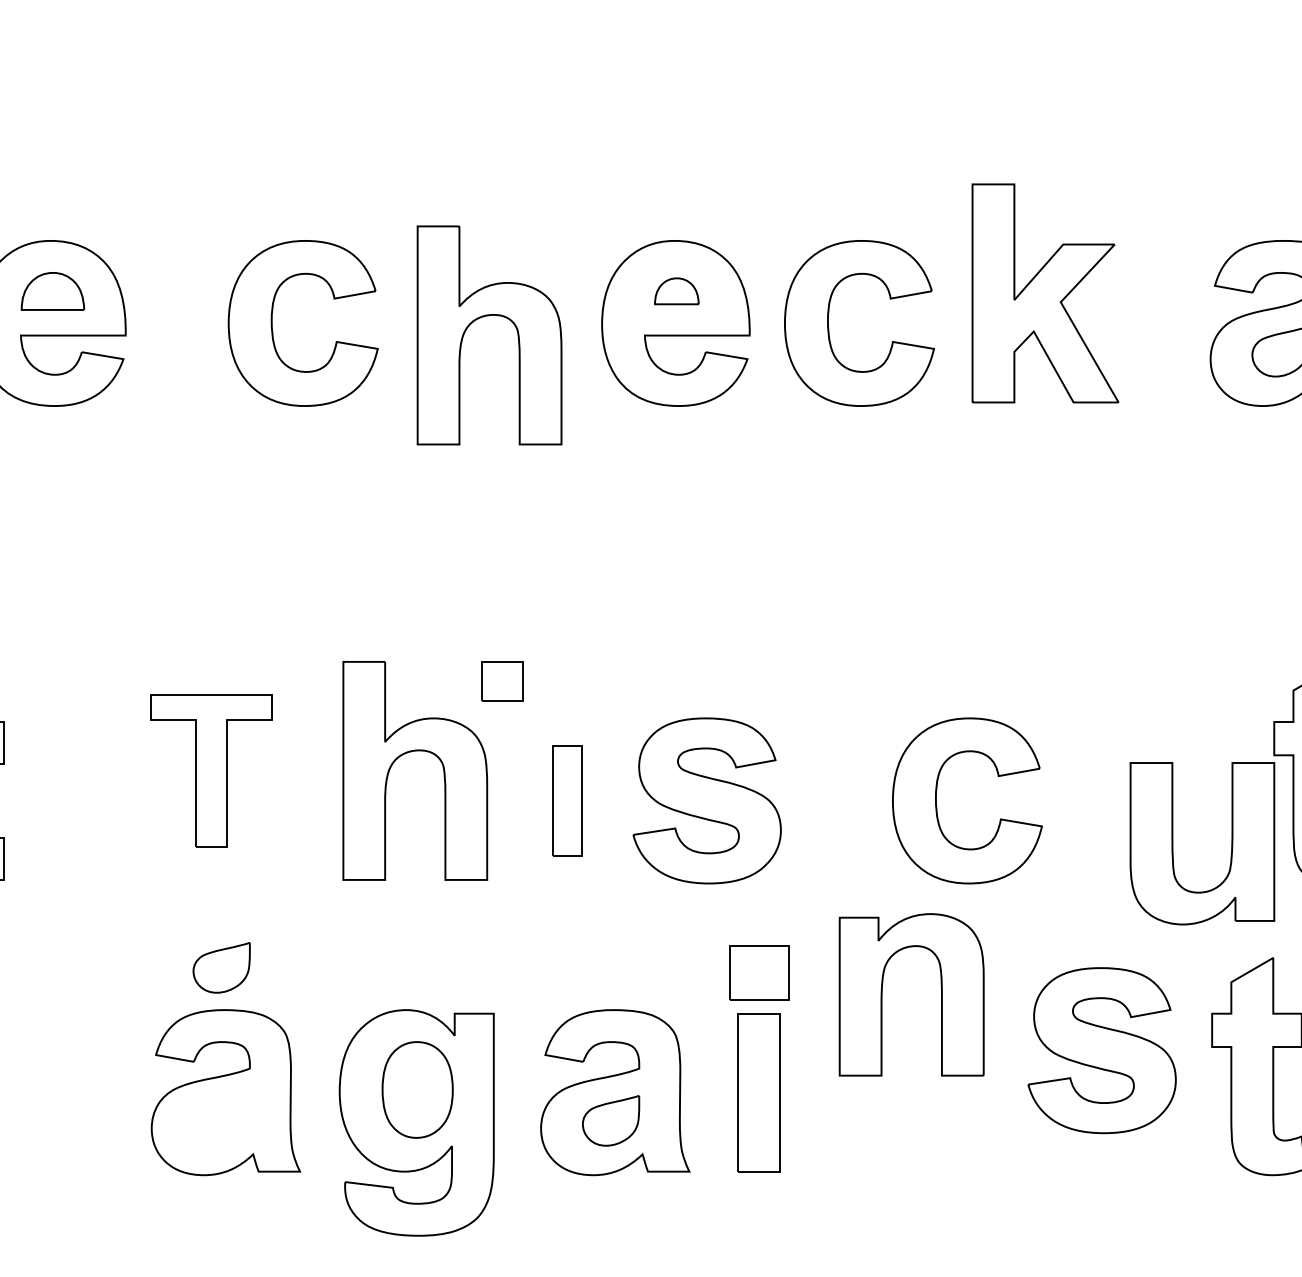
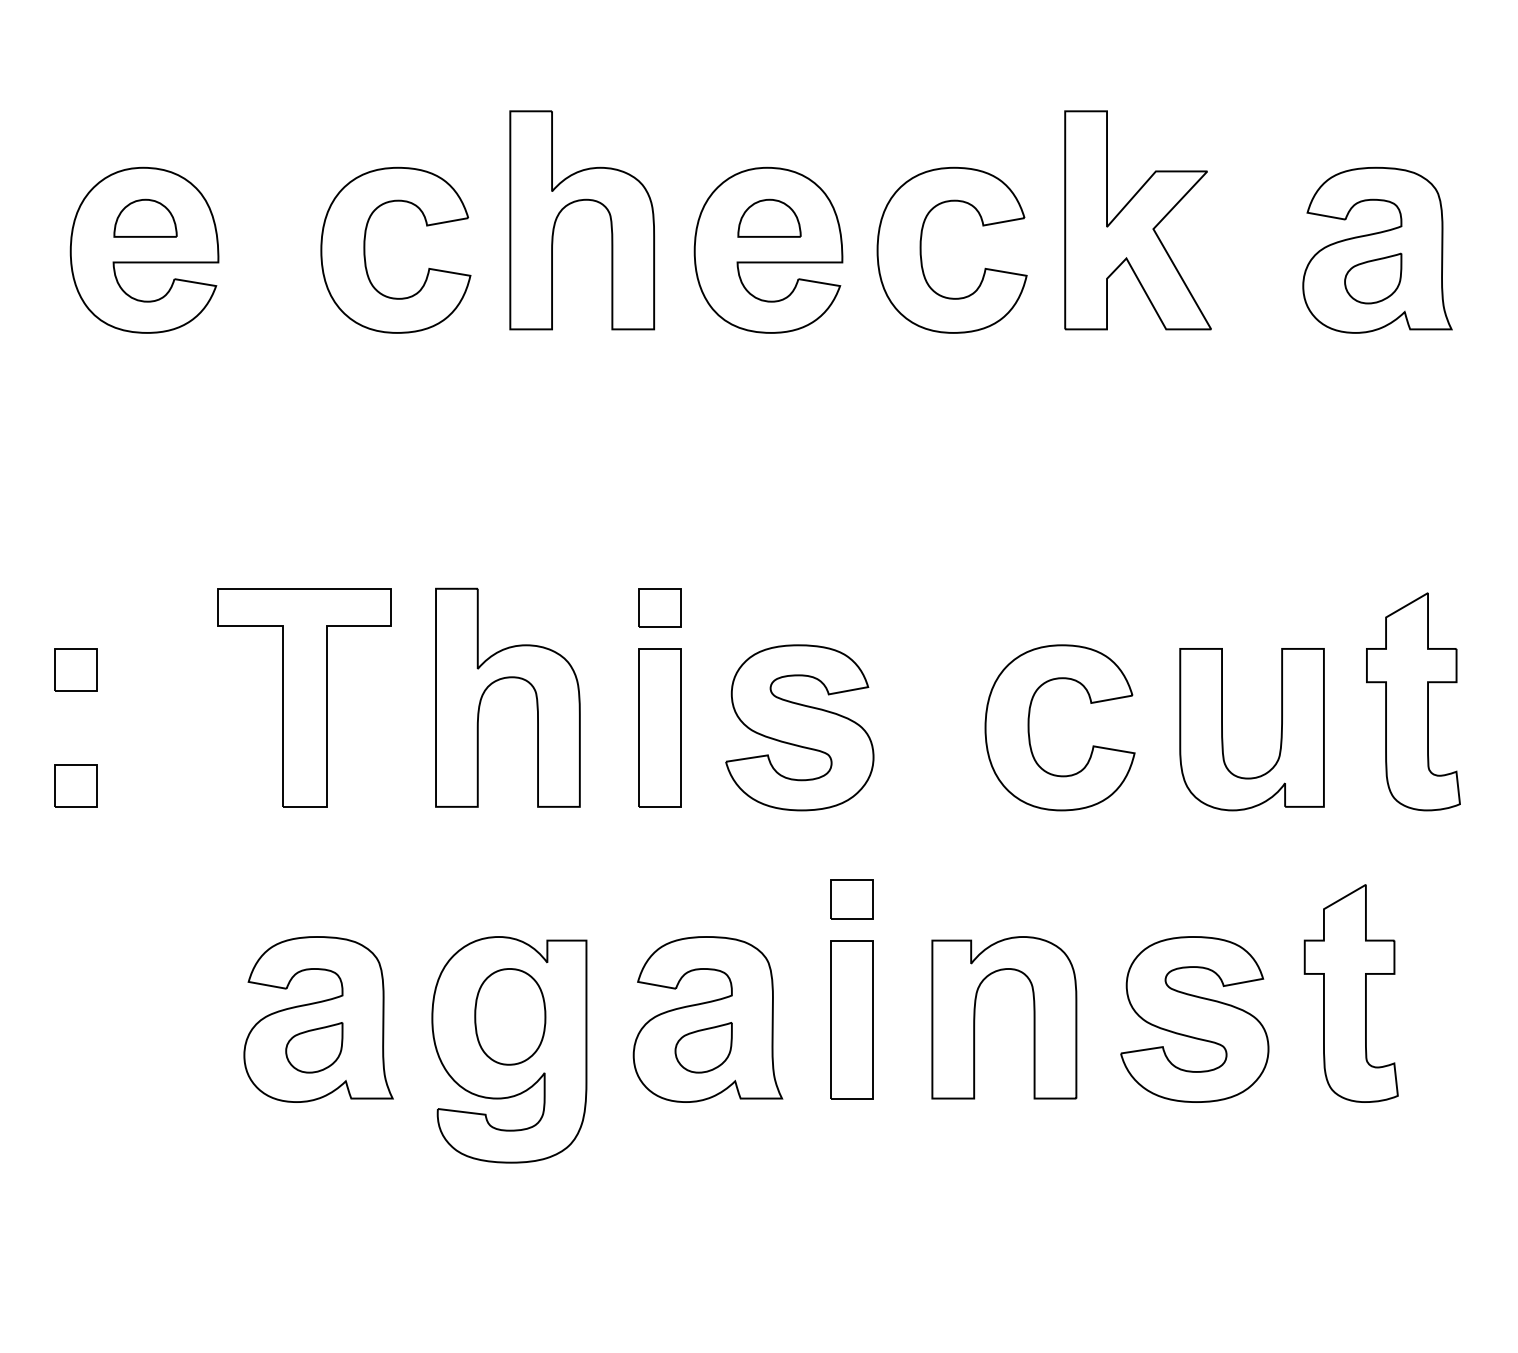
part: (676, 290) -> (769, 217), size x1.43
part: (483, 317) -> (576, 202), moved
part: (501, 680) -> (659, 607), moved
part: (211, 770) -> (304, 697), size x1.43
part: (566, 800) -> (659, 727), size x1.43
part: (1172, 843) -> (1222, 729), moved
part: (221, 967) -> (314, 1047), moved
part: (758, 972) -> (851, 899), size x0.71
part: (882, 994) -> (975, 1017), moved
part: (1101, 1050) -> (1194, 1019), moved

